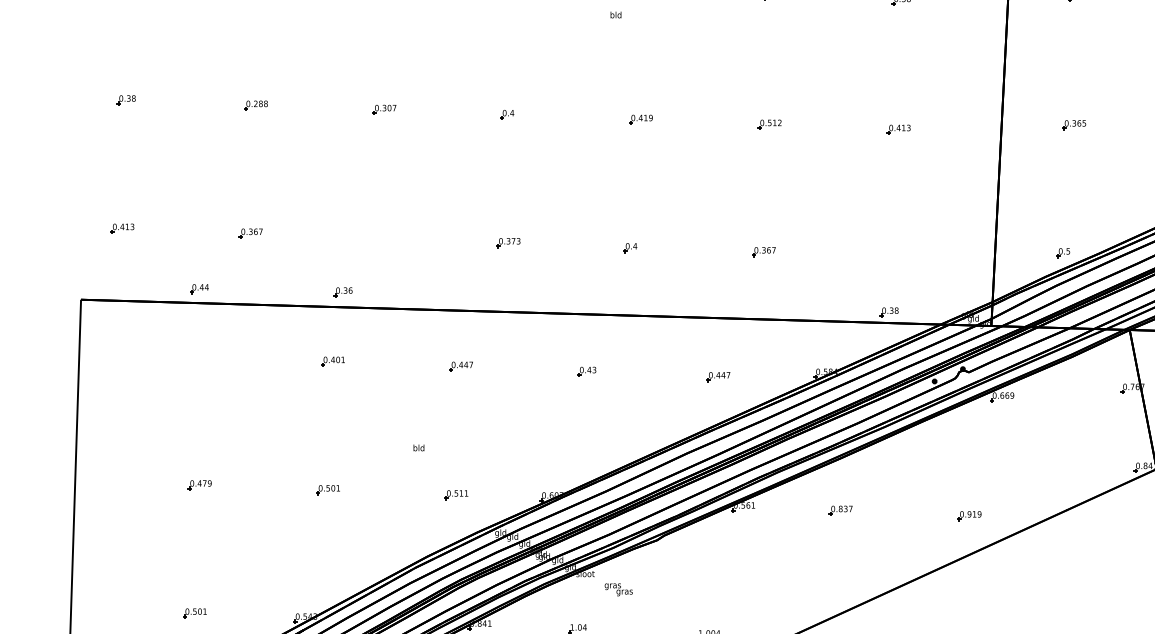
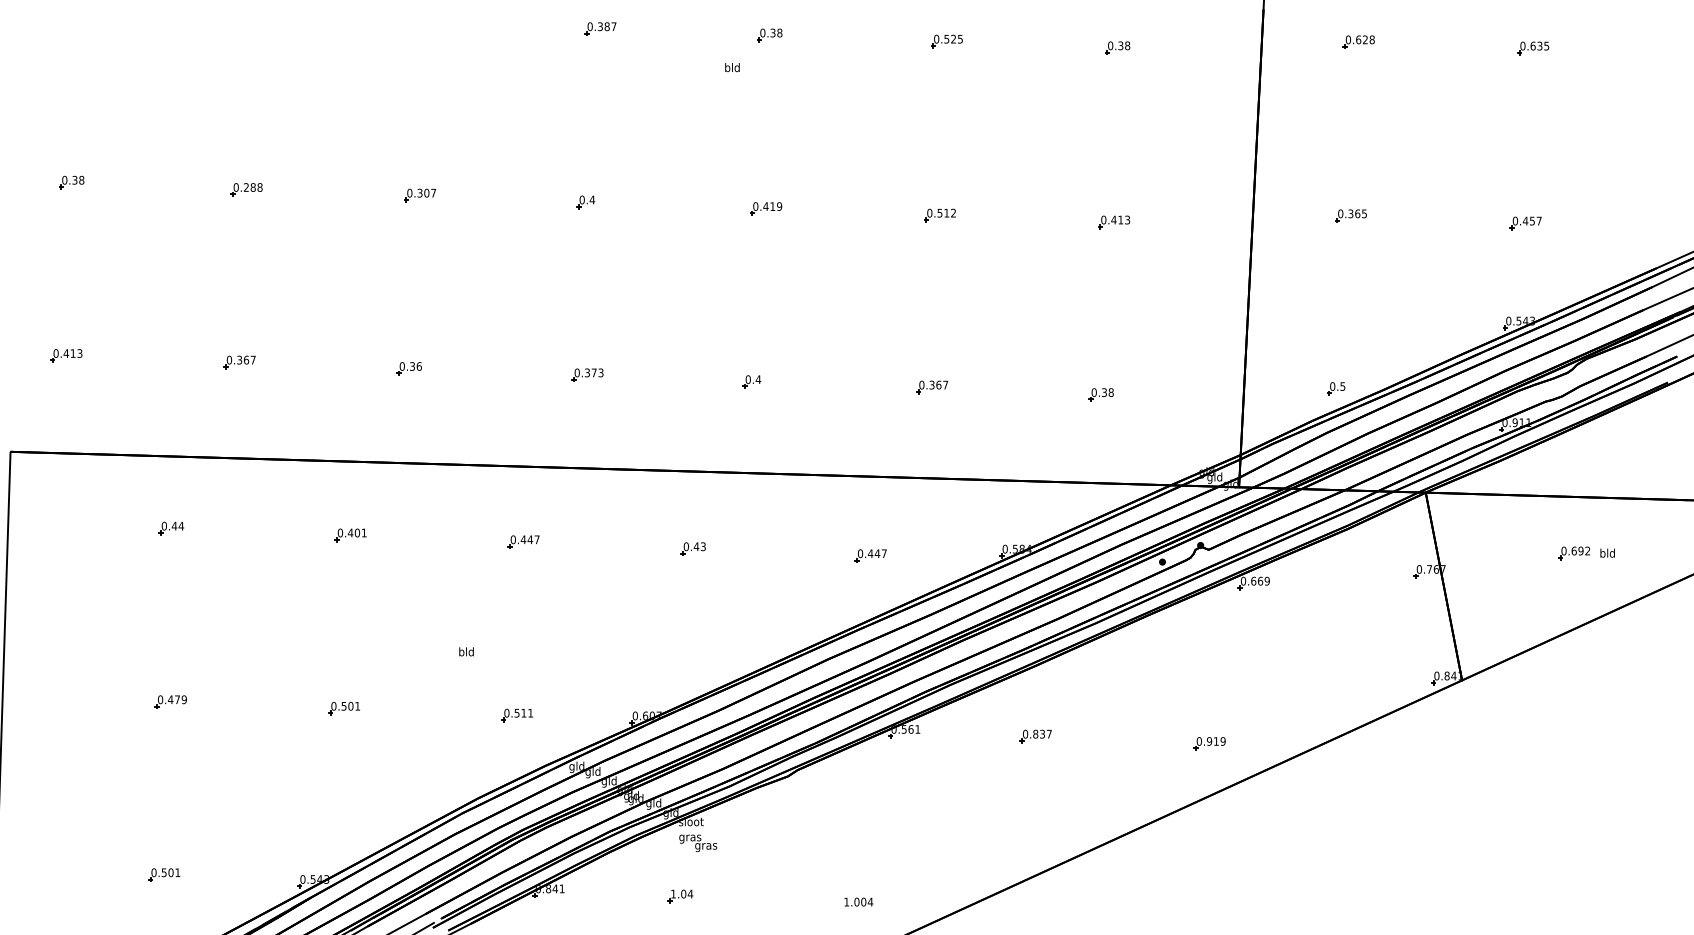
part: (198, 289) -> (170, 528), moved
part: (342, 292) -> (408, 368), moved
part: (888, 312) -> (1100, 394), moved
text: (618, 589) -> (698, 843), moved

